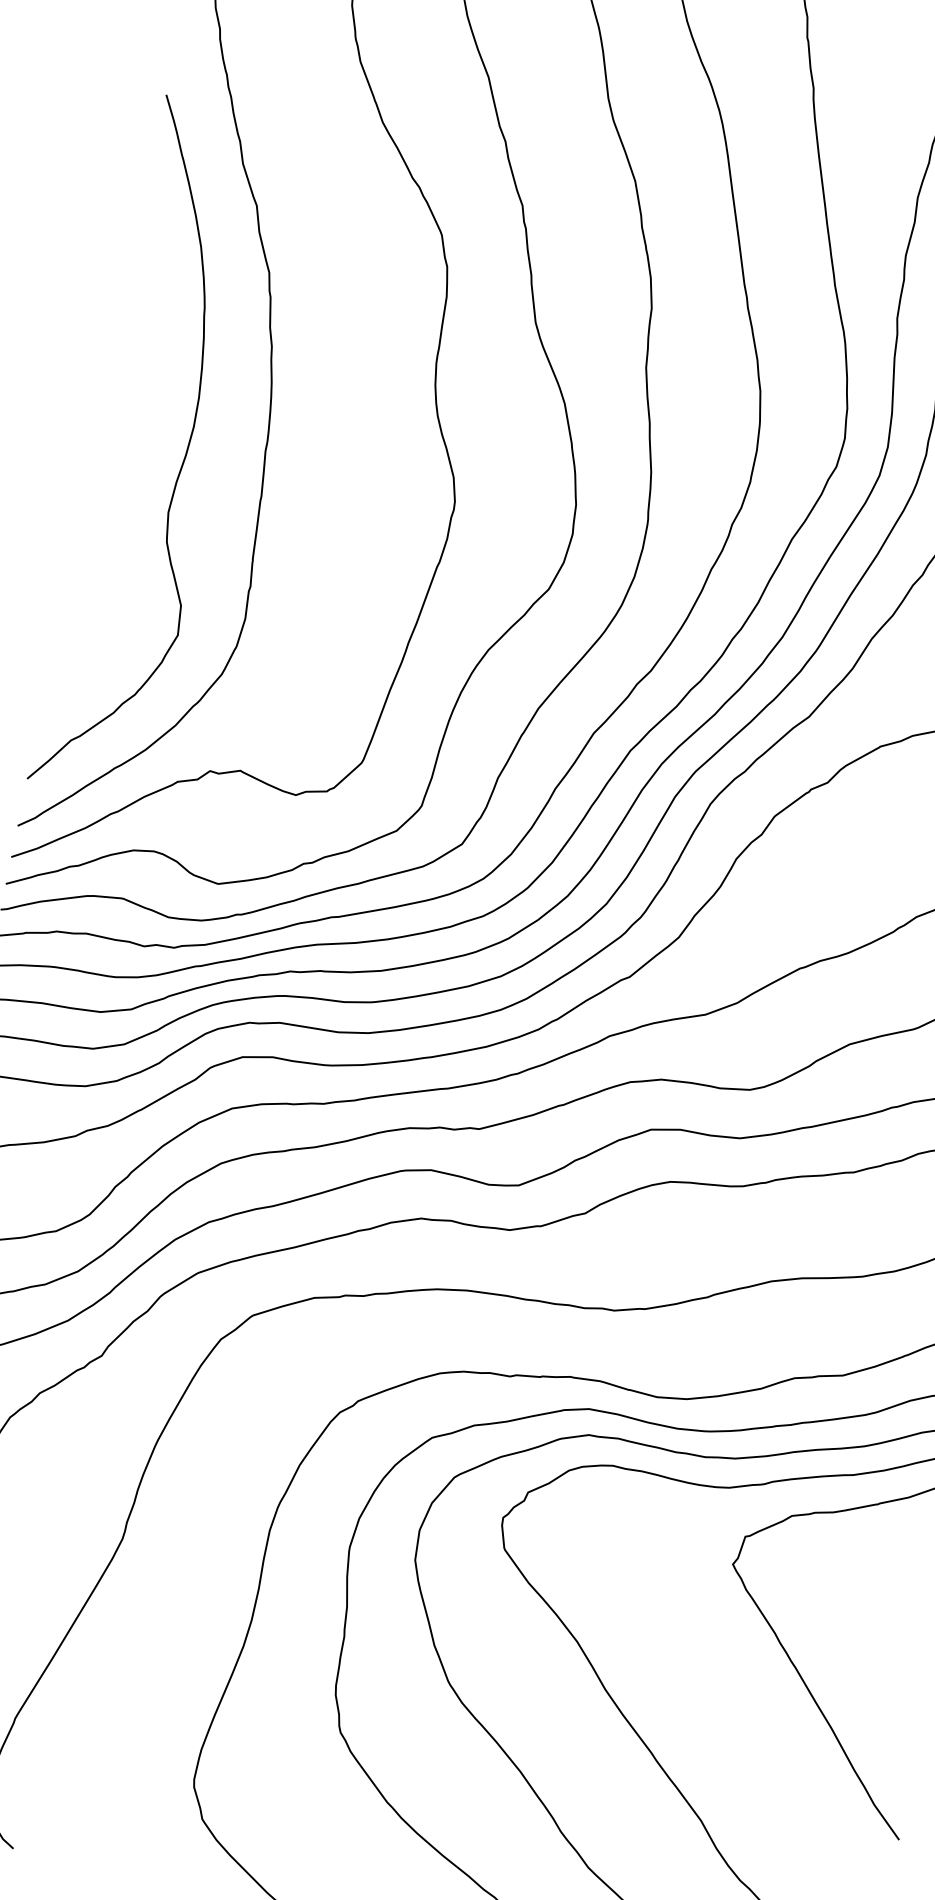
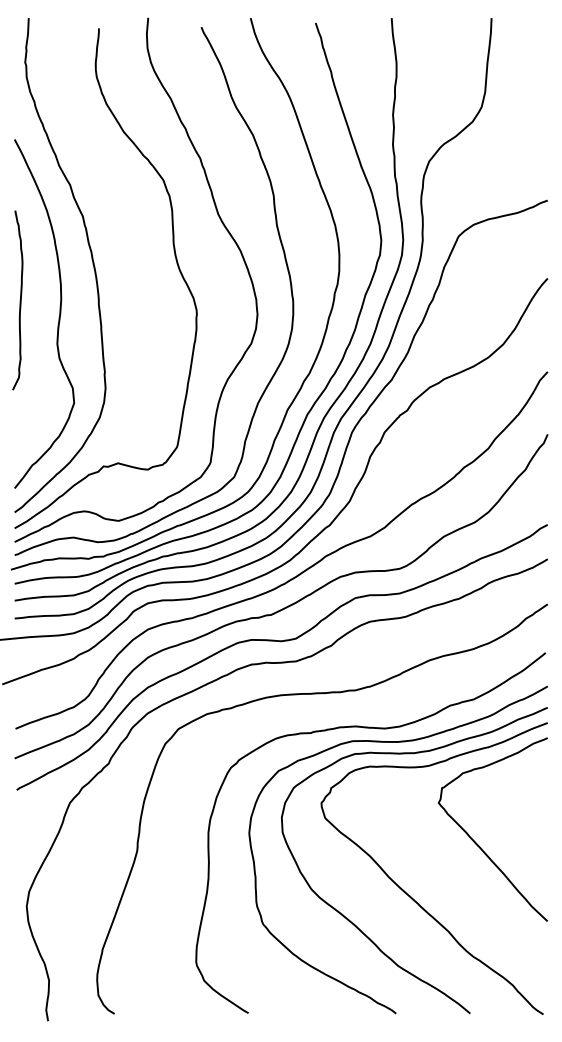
curve: (111, 412) -> (19, 300), added

